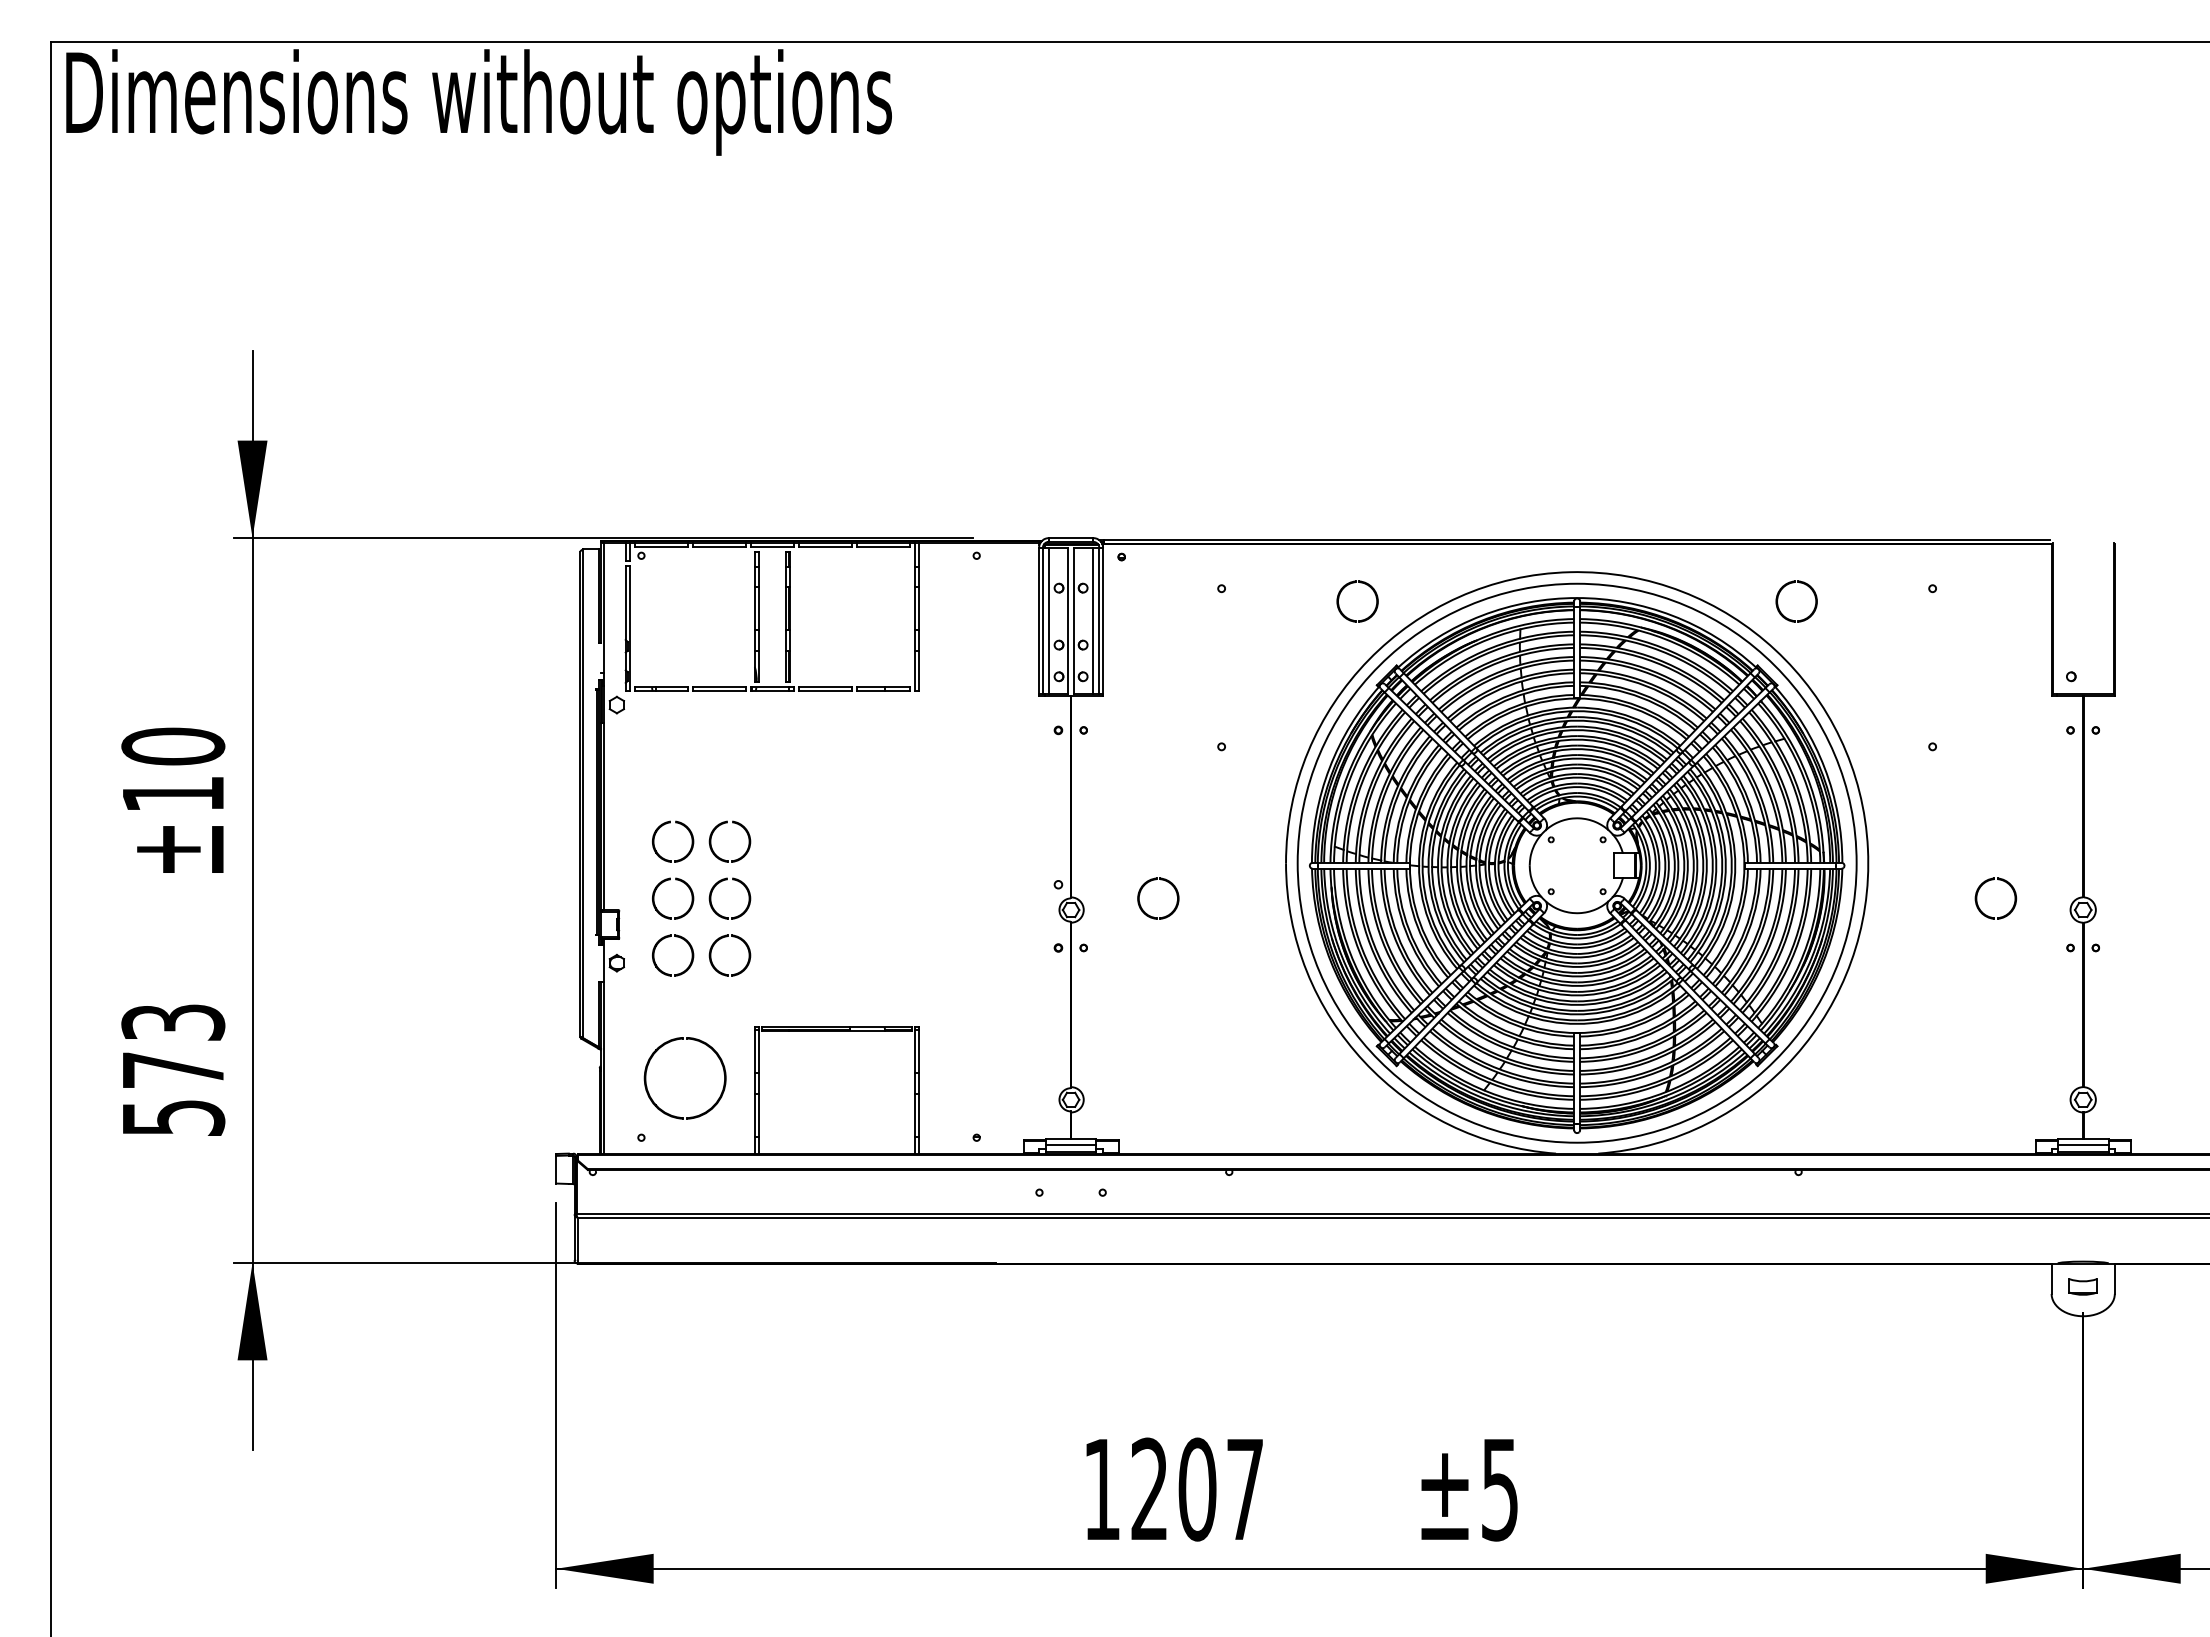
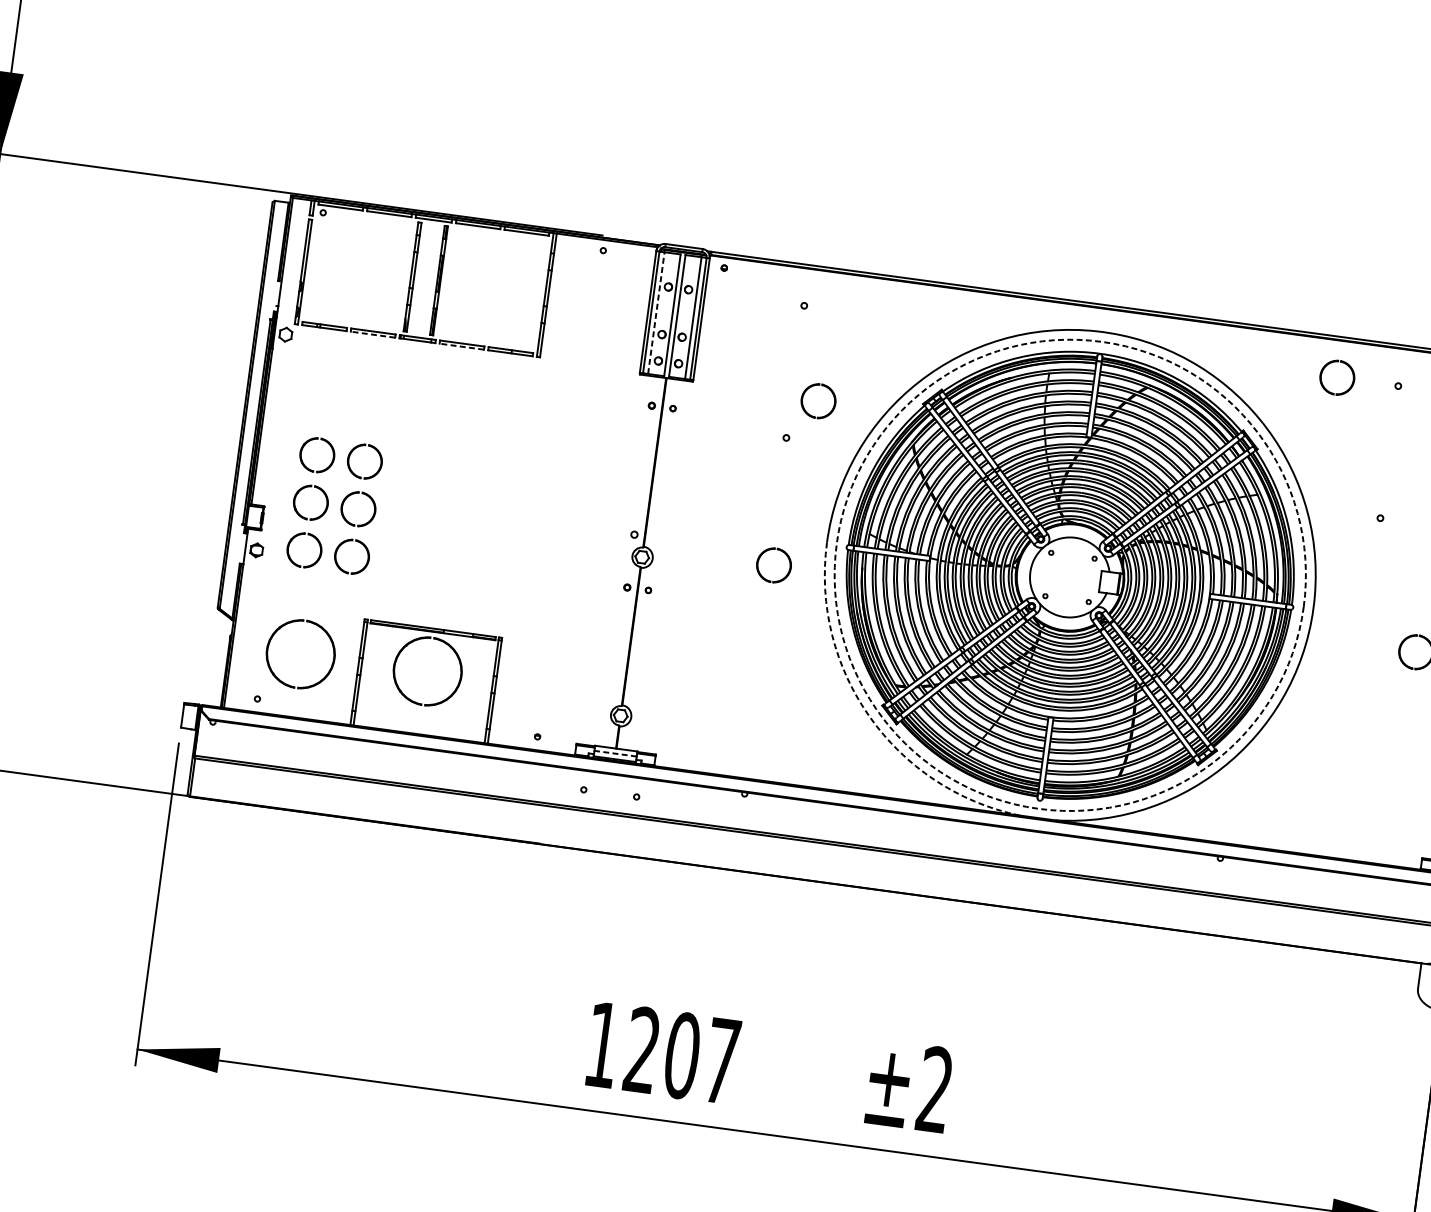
part: (1781, 591) -> (1325, 367), moved
part: (1339, 599) -> (803, 397), moved
line: (1048, 620) -> (655, 312), solid -> dashed
line: (719, 691) -> (373, 334), solid -> dashed
line: (825, 691) -> (461, 346), solid -> dashed
circle: (1576, 862) -> (1069, 574), solid -> dashed
part: (1160, 880) -> (777, 550), moved
arc: (1363, 1061) -> (869, 716), solid -> dashed
part: (801, 1092) -> (396, 679), added
line: (1070, 1145) -> (615, 753), solid -> dashed
text: (1499, 1489) -> (934, 1089), ±5 -> ±2

